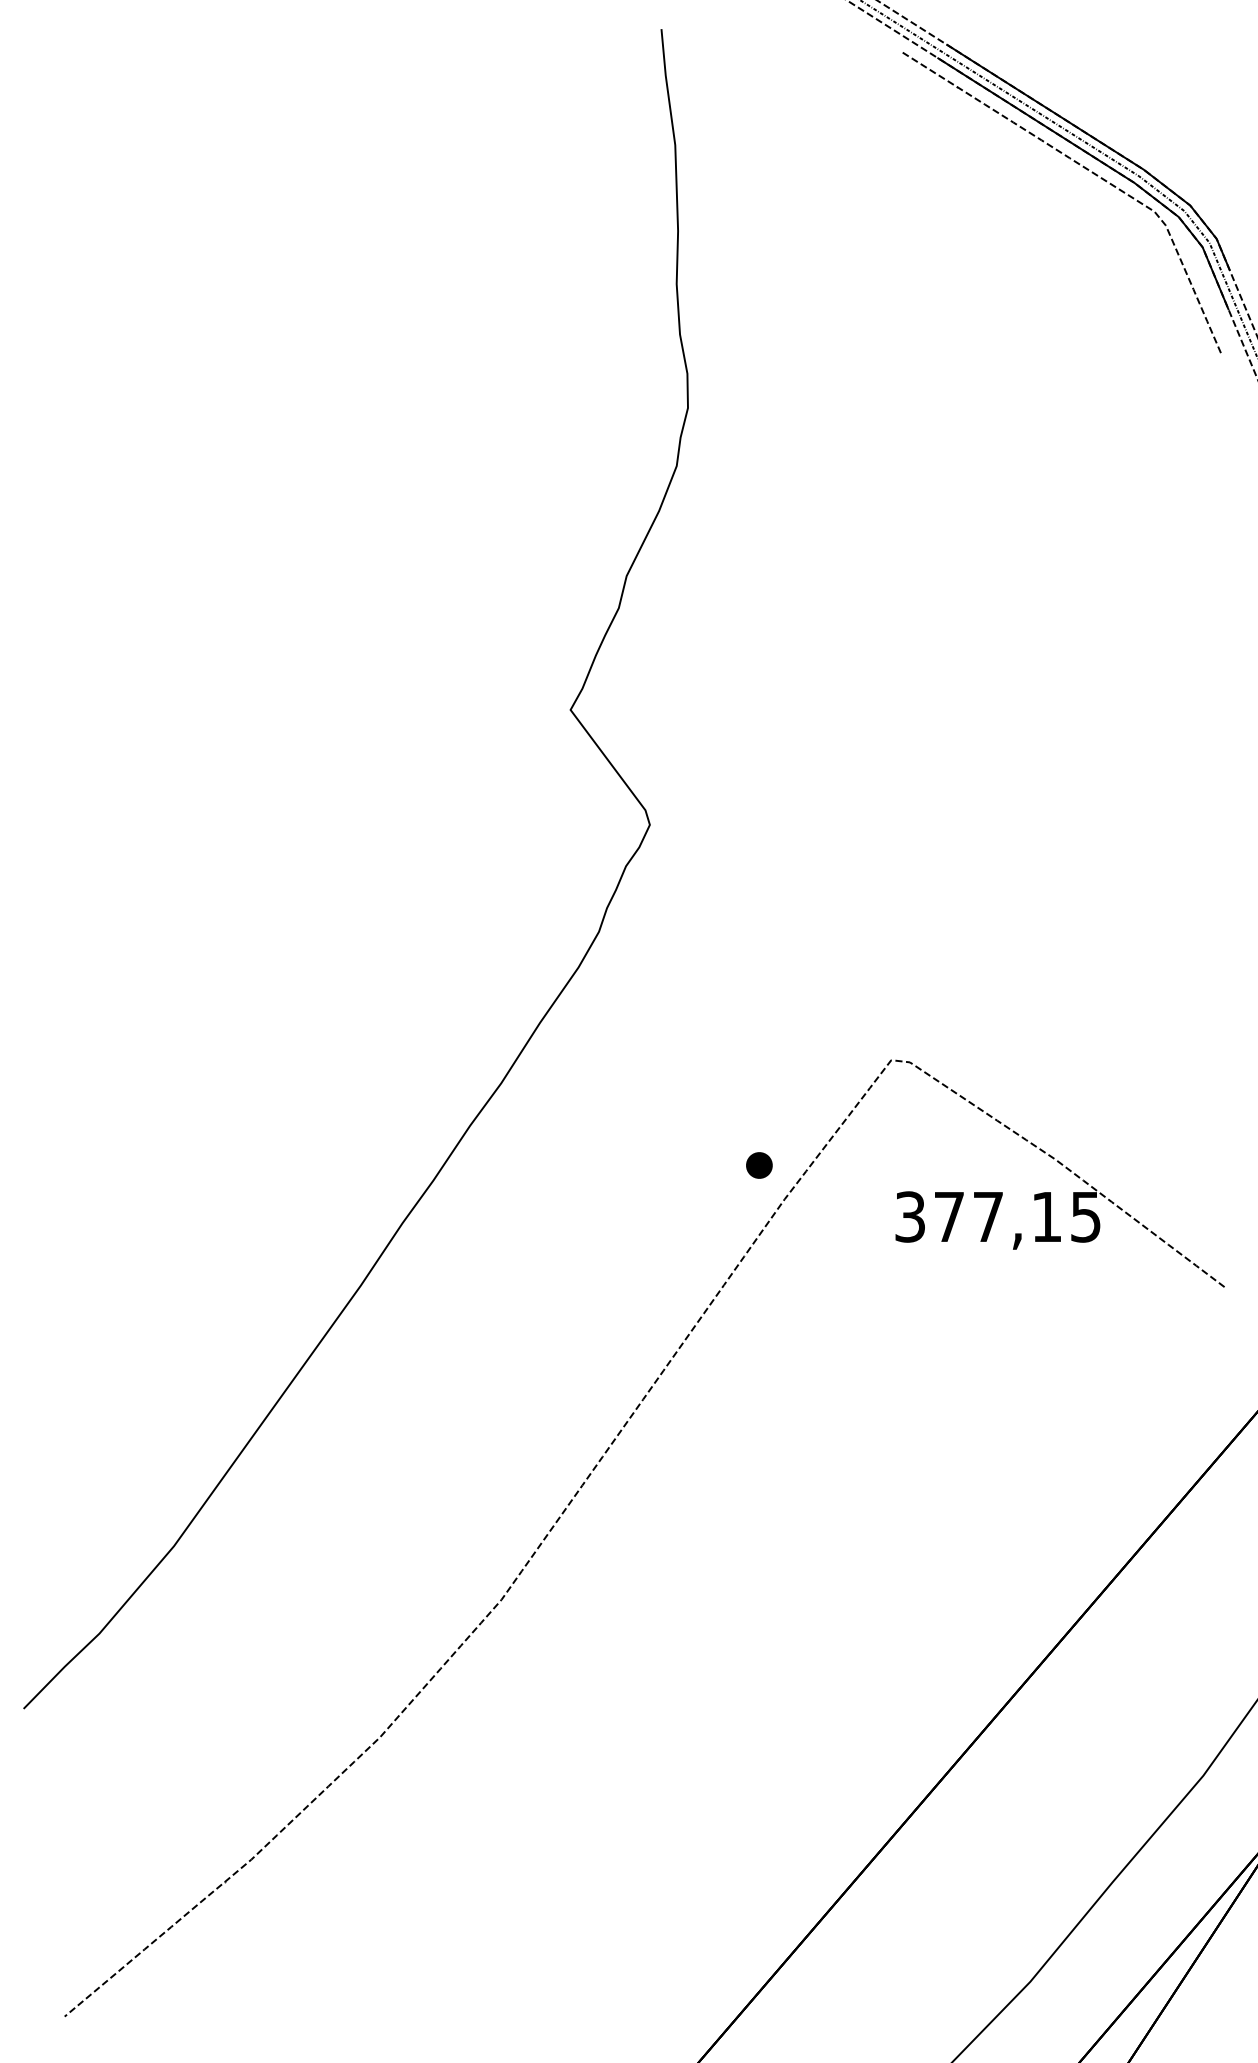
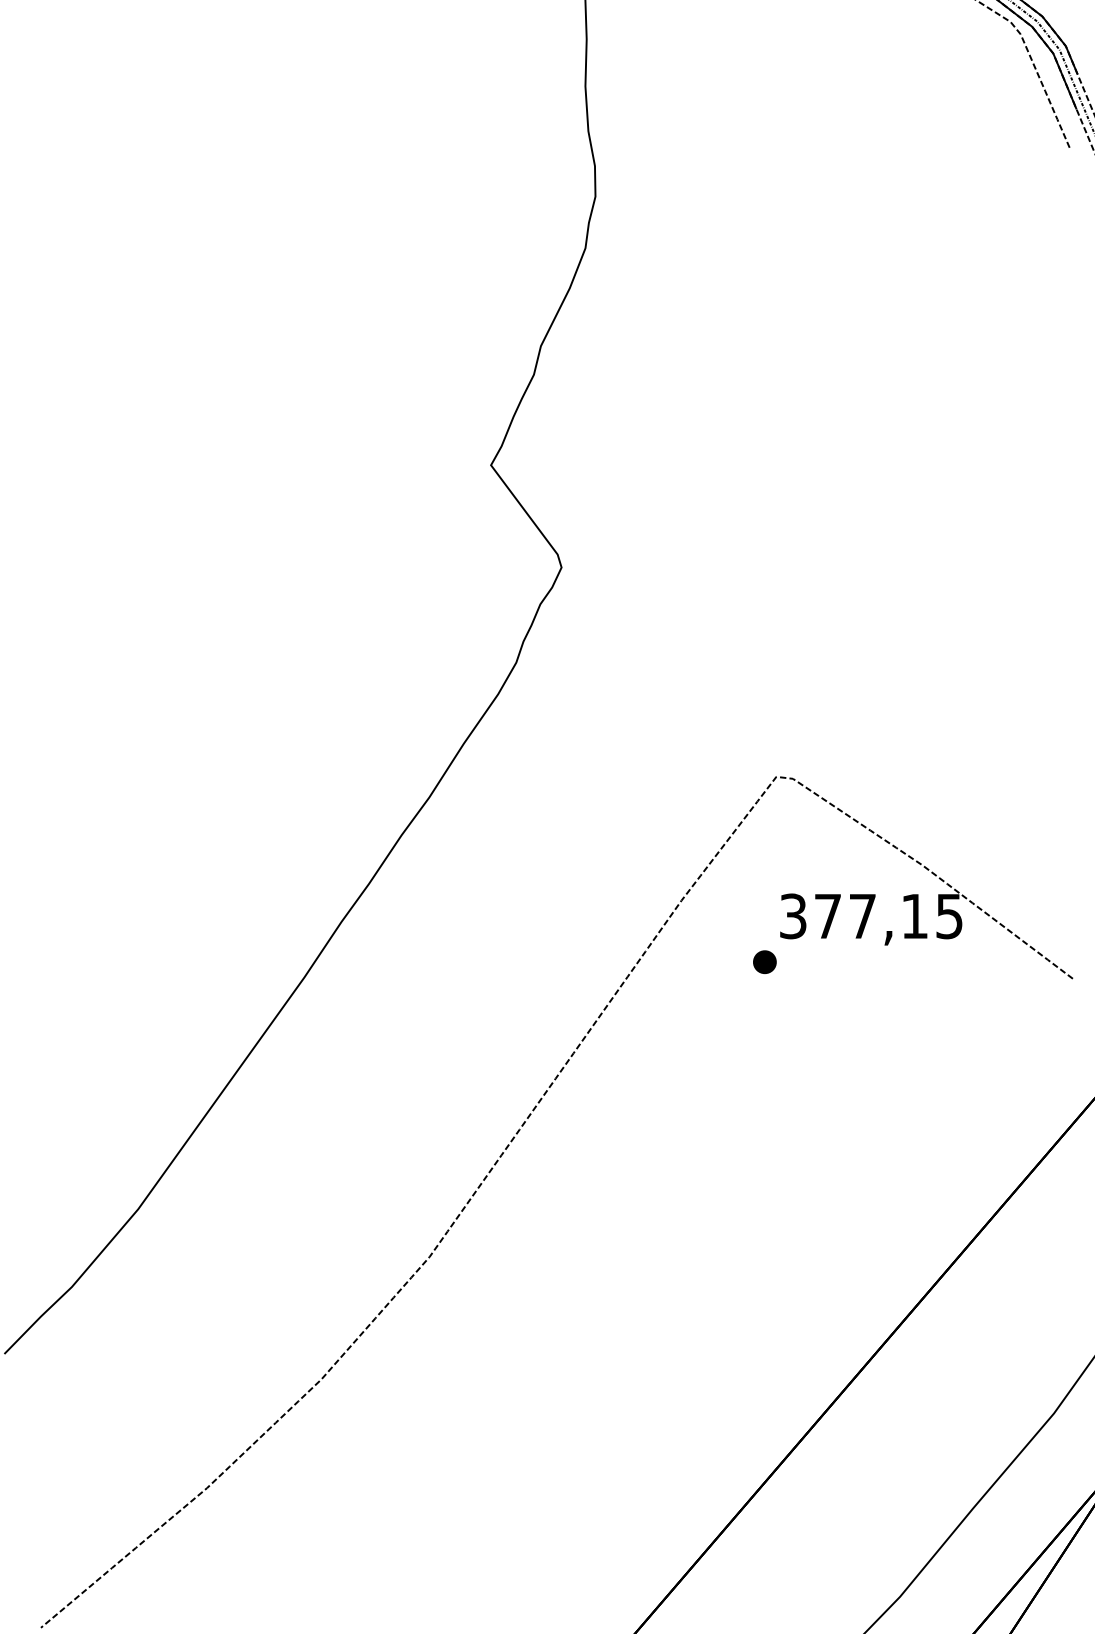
part: (759, 1165) -> (764, 962), moved

